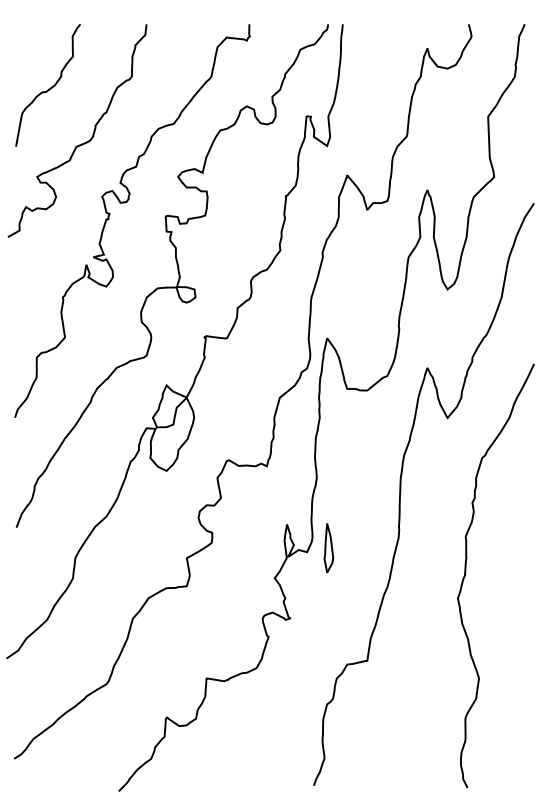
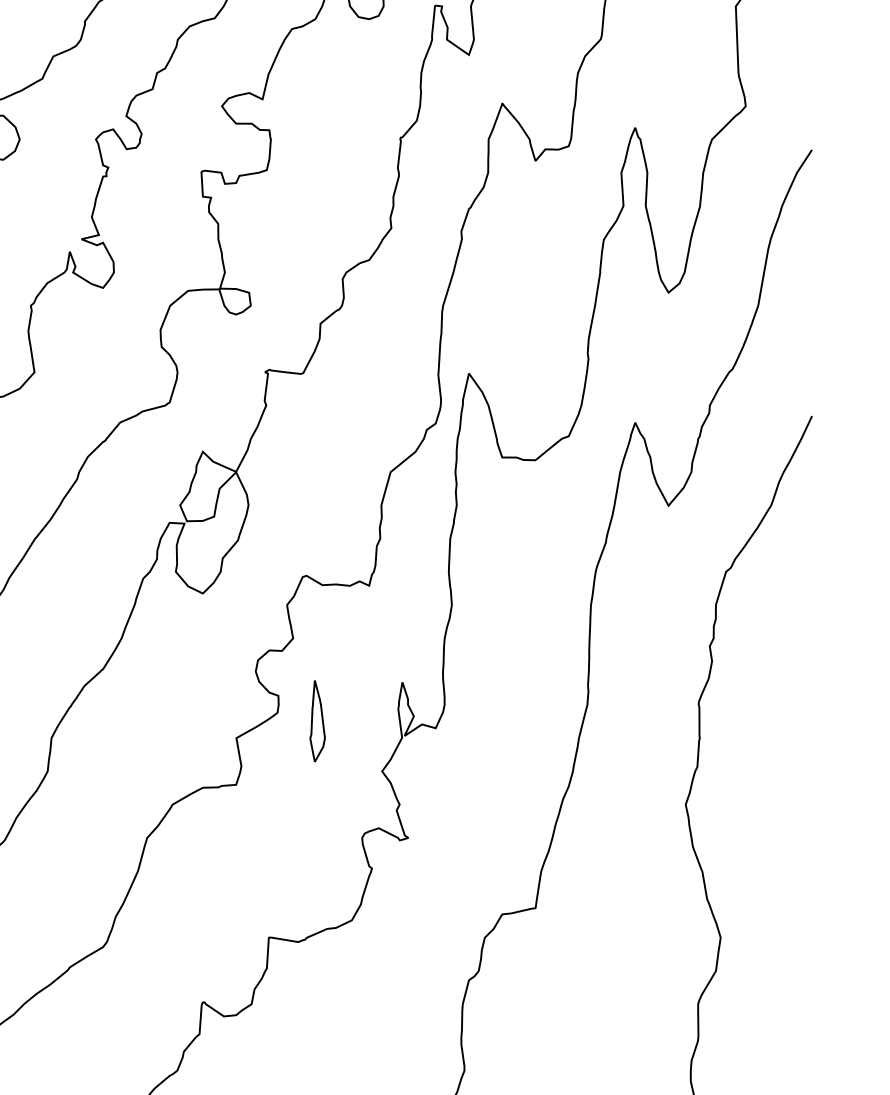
part: (328, 547) -> (317, 720), moved

